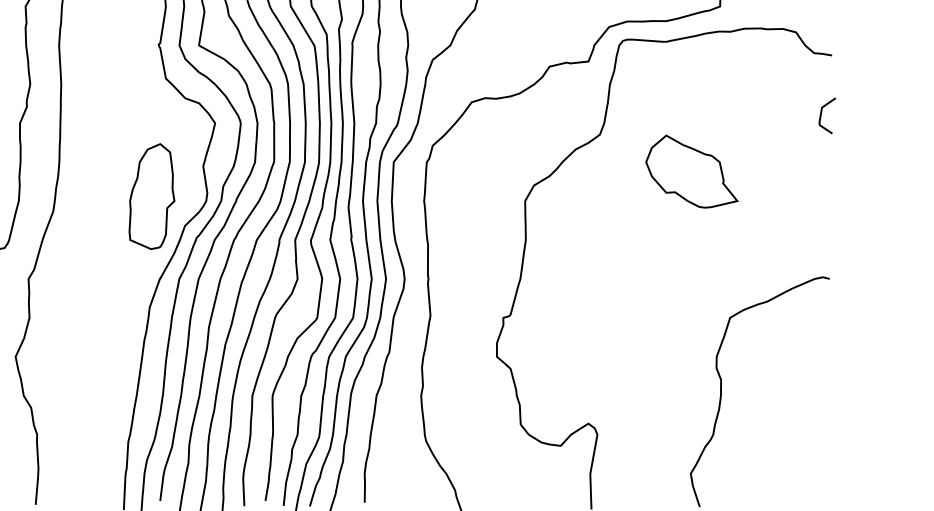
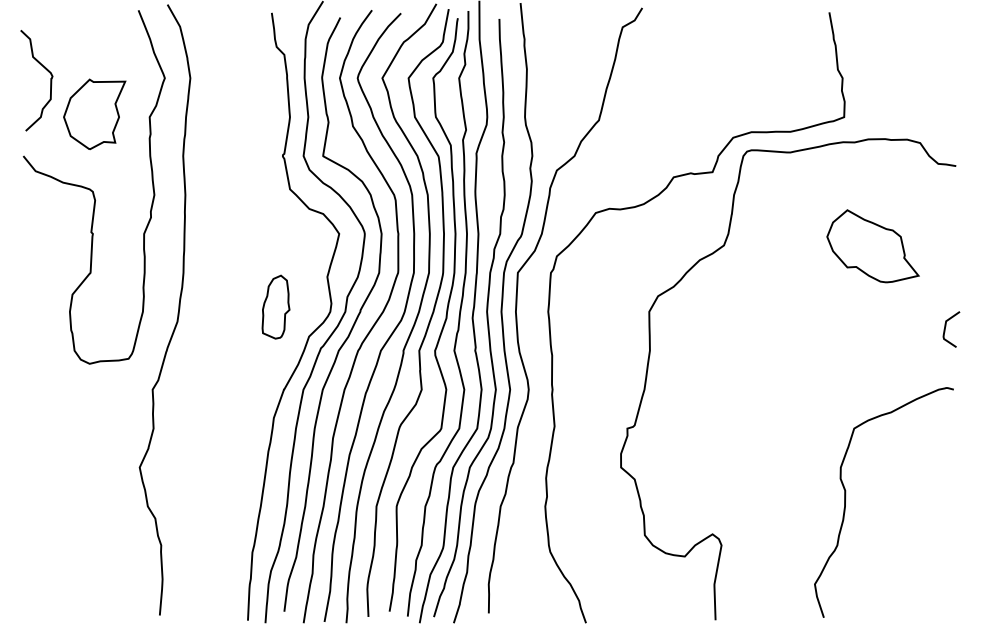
curve: (822, 112) -> (946, 326), moved
part: (691, 171) -> (872, 246), moved
part: (151, 195) -> (275, 306), size x0.6

